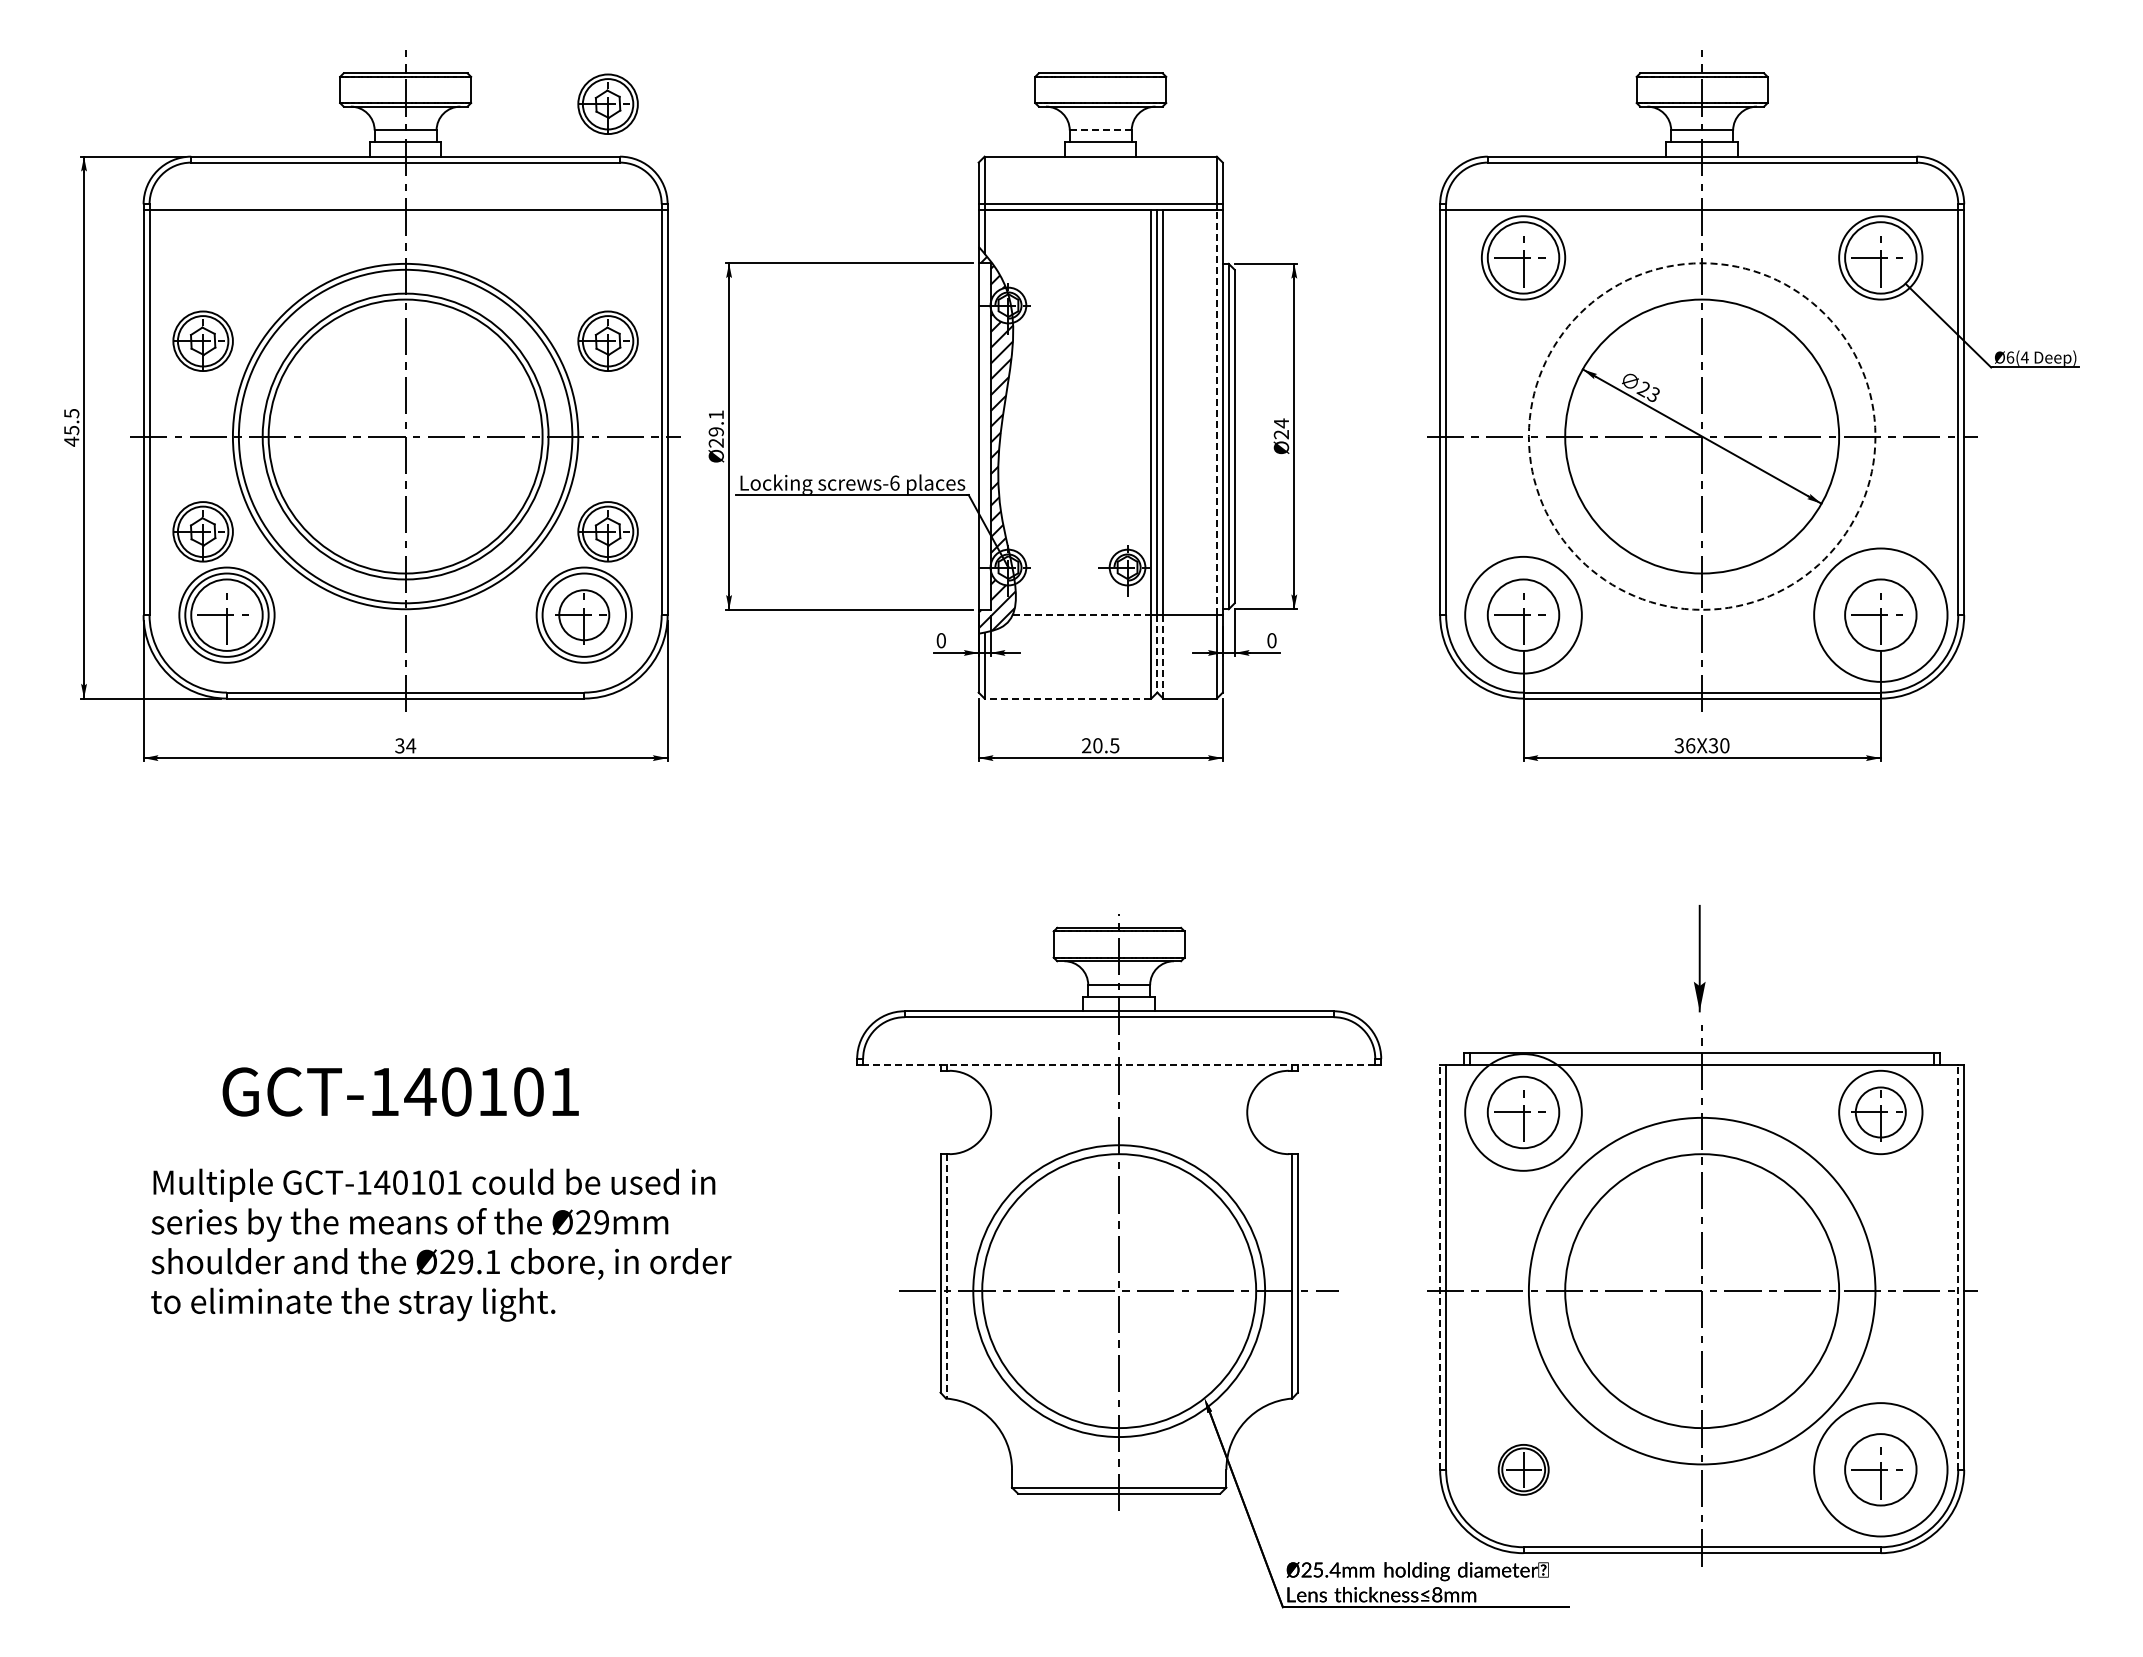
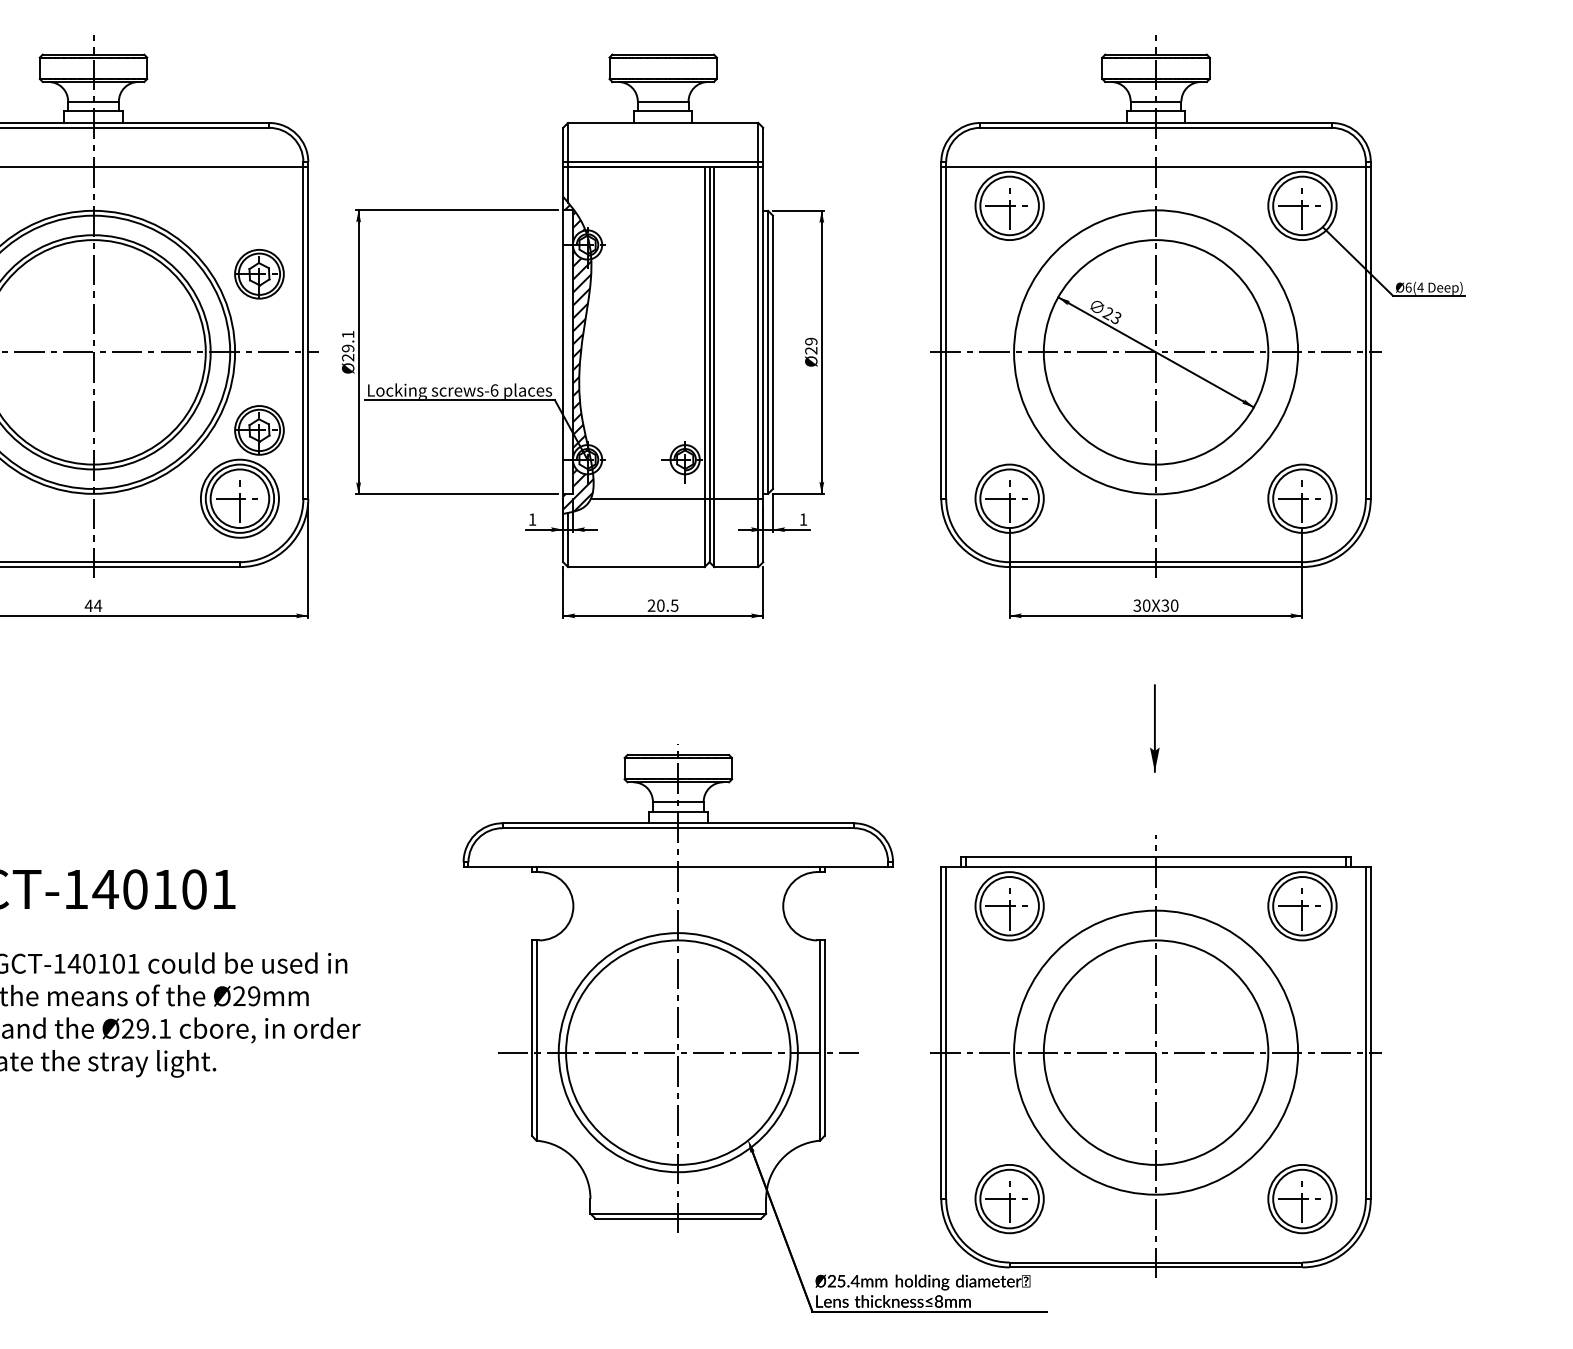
part: (607, 103) -> (258, 79), removed
line: (1100, 130) -> (662, 101), dashed -> solid
line: (1216, 412) -> (758, 332), dashed -> solid
text: (1281, 423) -> (811, 341), Ø24 -> Ø29
circle: (1701, 436) -> (1155, 352), dashed -> solid
circle: (584, 614) -> (240, 498), size x1.43
circle: (1523, 614) -> (1009, 498), size x0.71
circle: (1880, 614) -> (1302, 498), size x0.62
line: (1082, 615) -> (648, 498), dashed -> solid
text: (940, 640) -> (531, 519), 0 -> 1
text: (1271, 640) -> (803, 519), 0 -> 1
line: (1157, 653) -> (709, 530), dashed -> solid
line: (1163, 656) -> (714, 532), dashed -> solid
line: (1067, 698) -> (635, 567), dashed -> solid
text: (399, 745) -> (88, 605), 34 -> 44
text: (1690, 745) -> (1146, 605), 36X30 -> 30X30
part: (1699, 958) -> (1154, 728), moved
line: (1118, 1064) -> (677, 866), dashed -> solid
circle: (1523, 1112) -> (1009, 906), size x0.71
circle: (1880, 1112) -> (1302, 906), size x1.43
line: (1440, 1266) -> (941, 1032), dashed -> solid
line: (1958, 1266) -> (1366, 1032), dashed -> solid
line: (946, 1276) -> (536, 1040), dashed -> solid
part: (1523, 1469) -> (1009, 1198), size x1.67
circle: (1880, 1469) -> (1302, 1198), size x0.62

